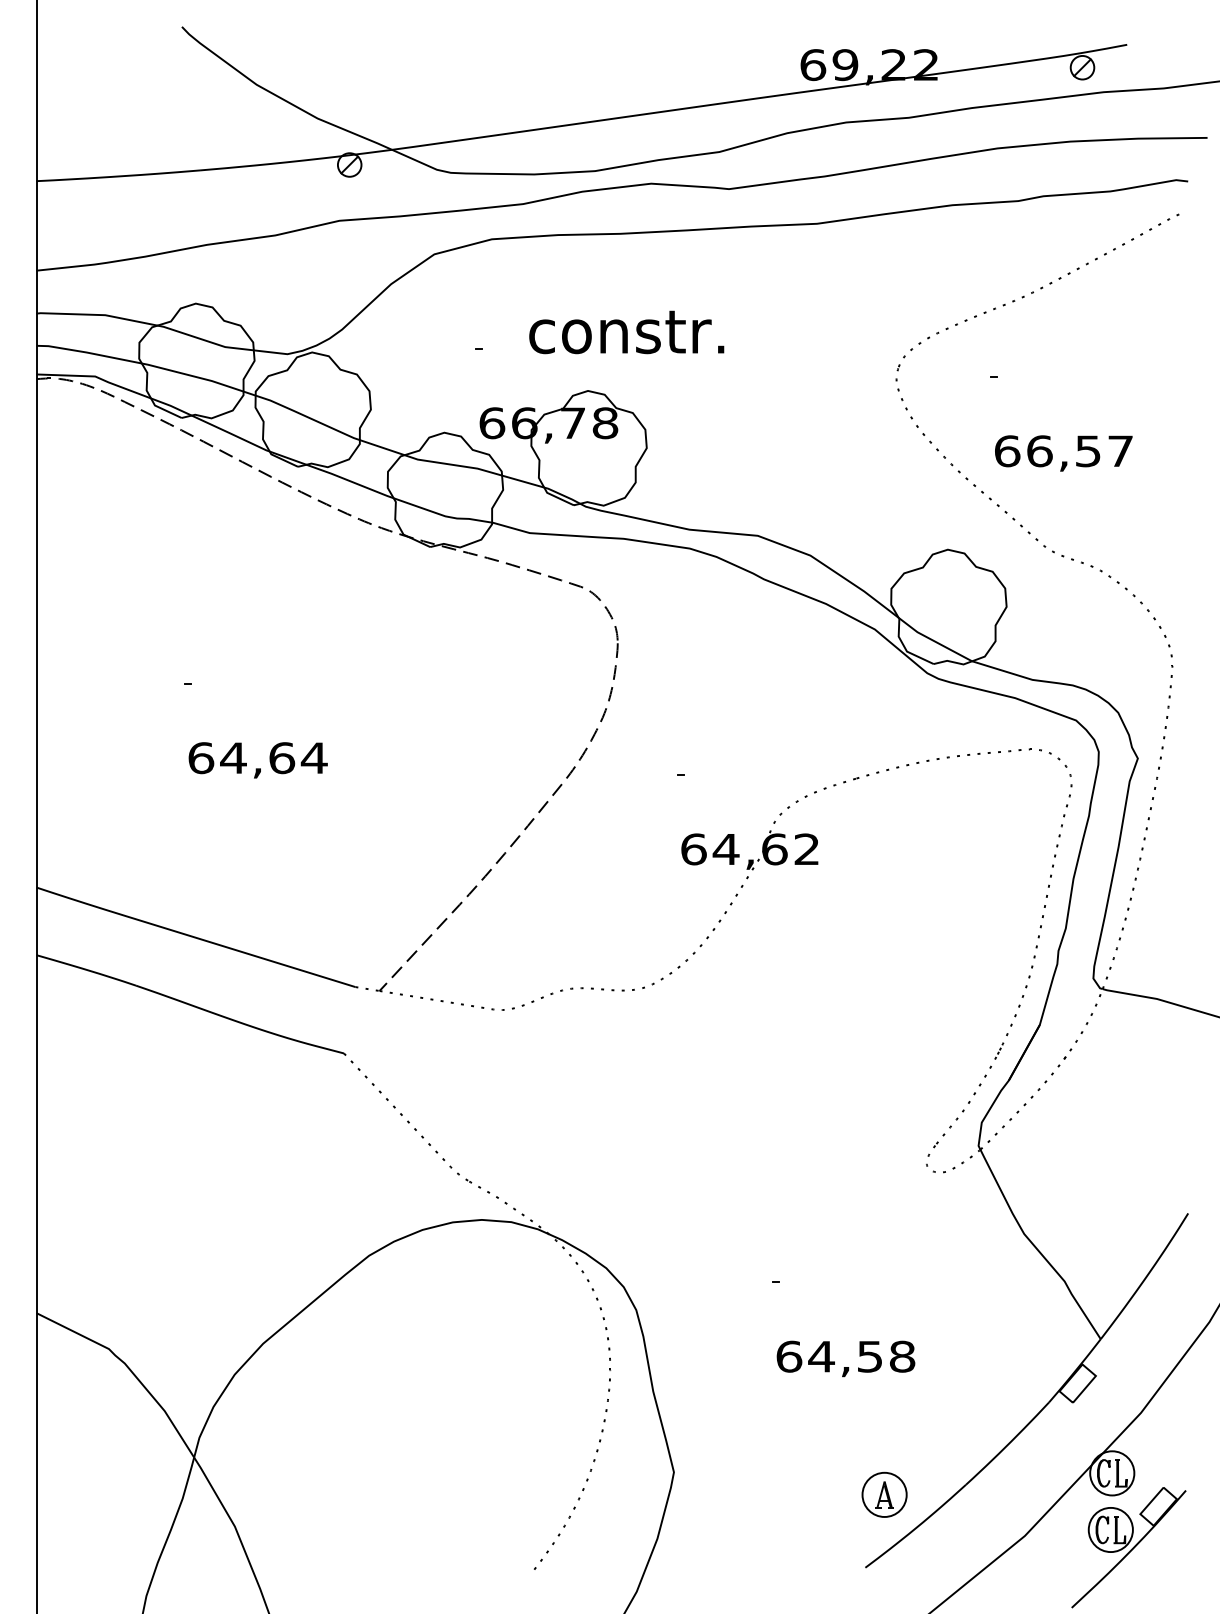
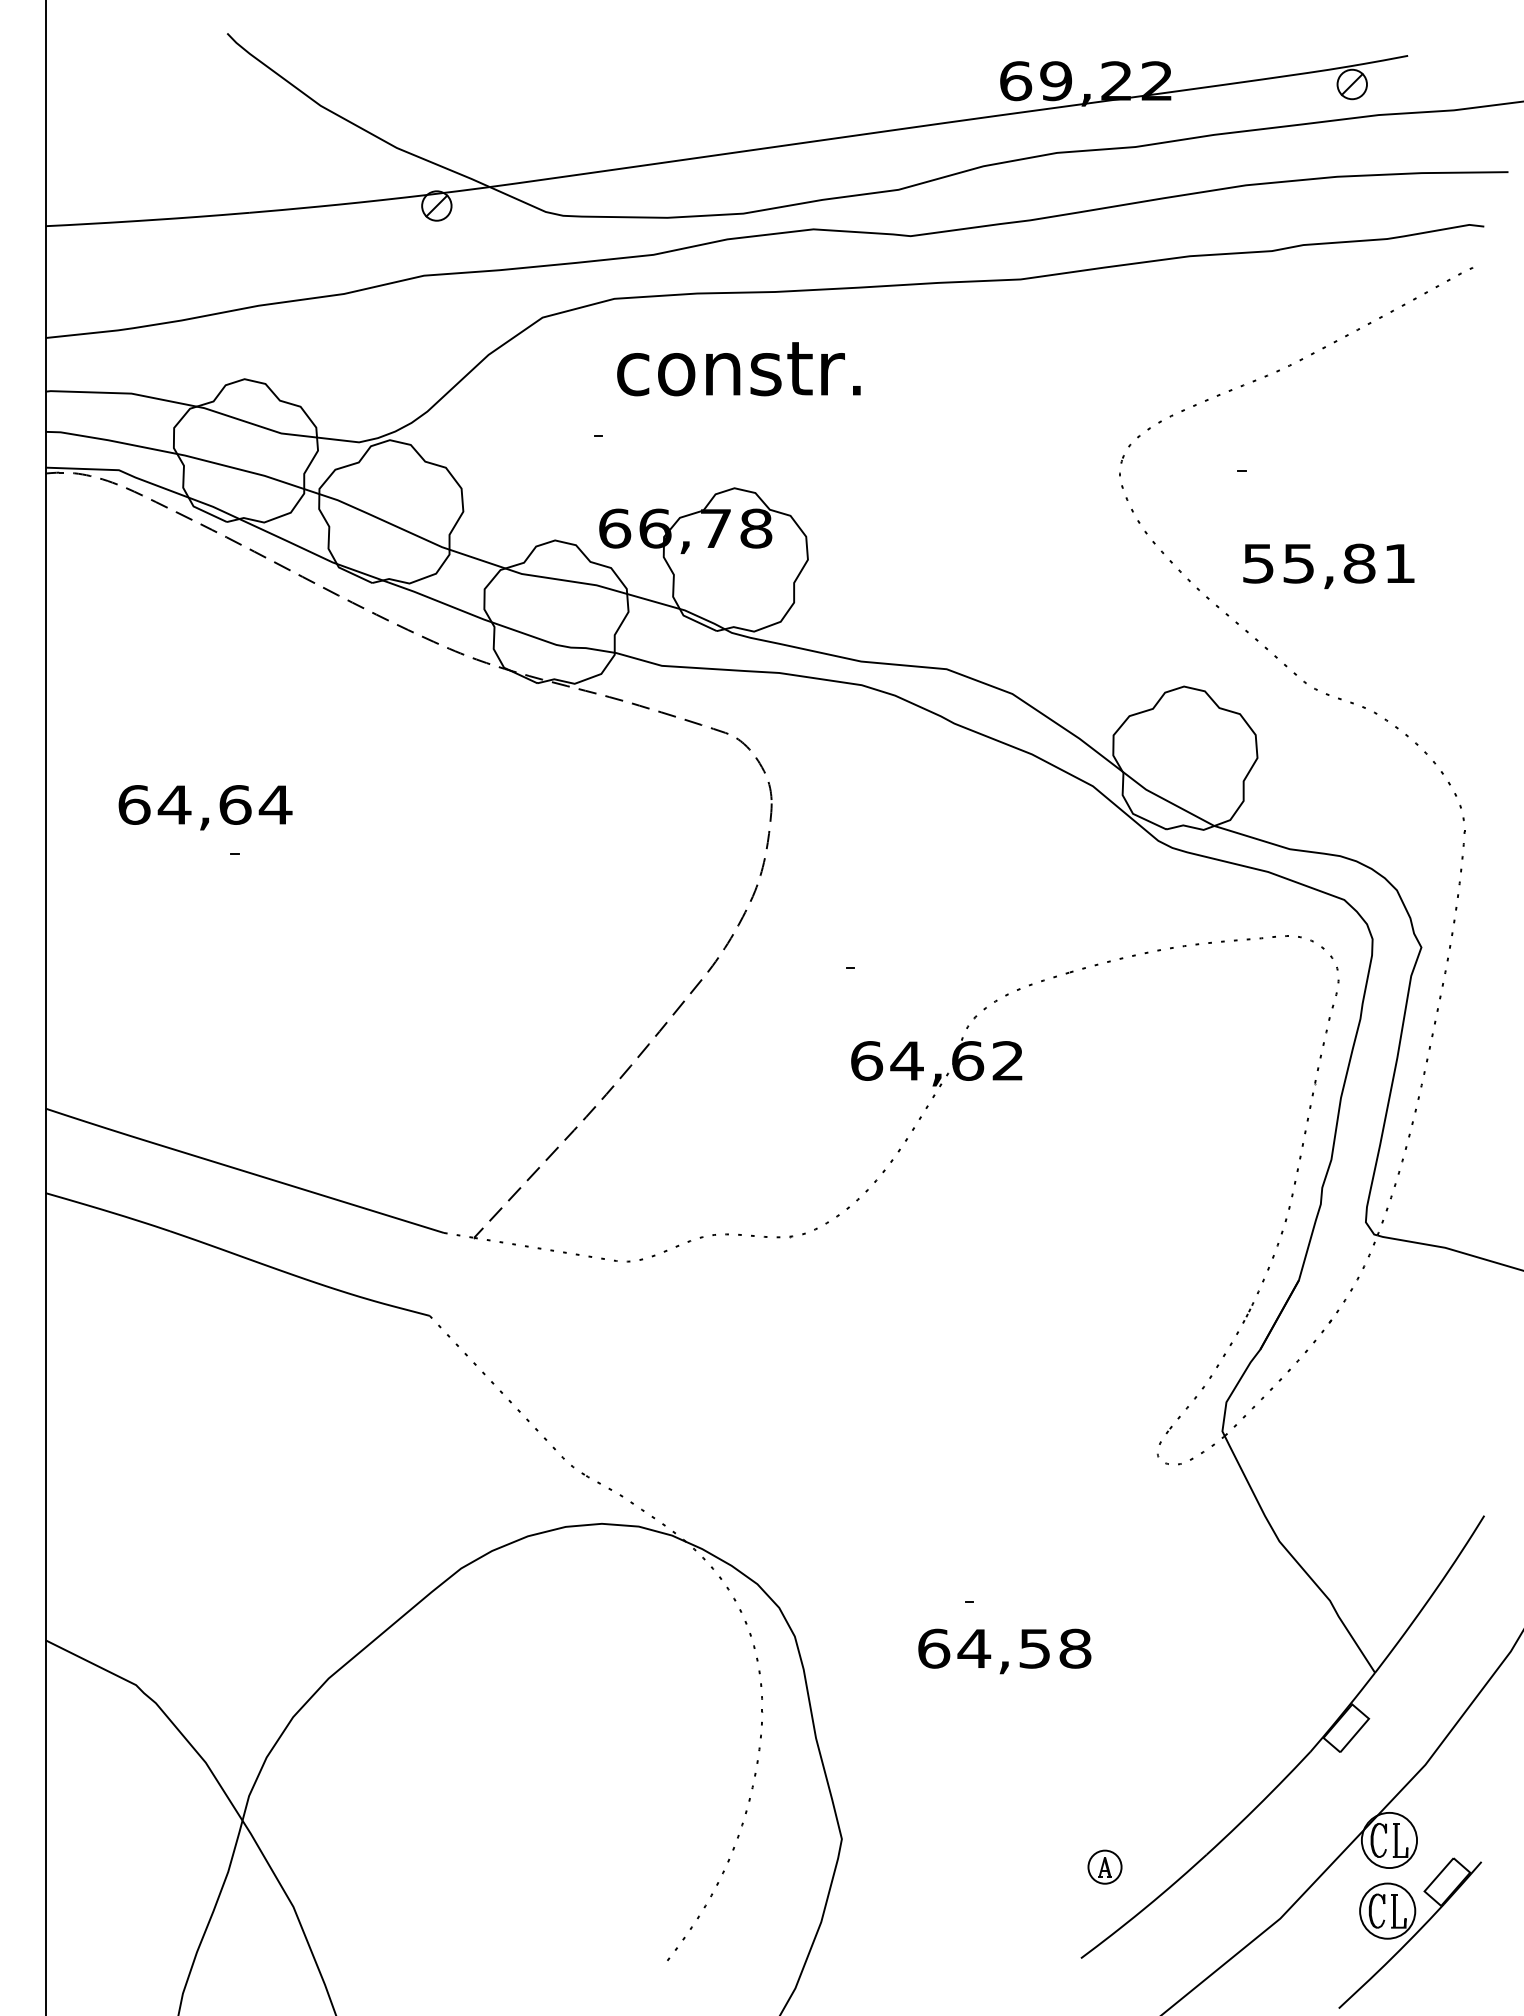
text: (626, 332) -> (738, 369), moved
text: (1063, 451) -> (1328, 563), 66,57 -> 55,81
text: (258, 760) -> (205, 807), moved
text: (845, 1358) -> (1004, 1651), moved
part: (884, 1494) -> (1104, 1866), size x0.6

